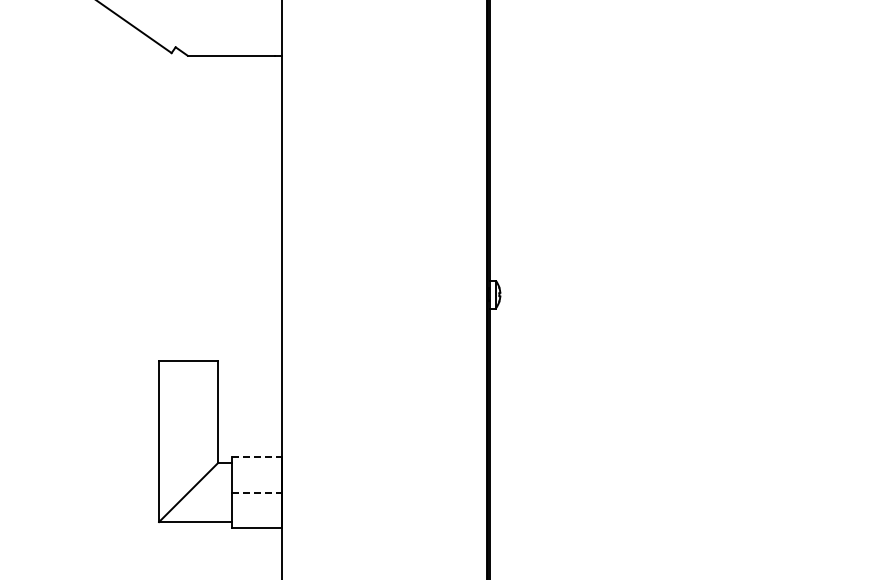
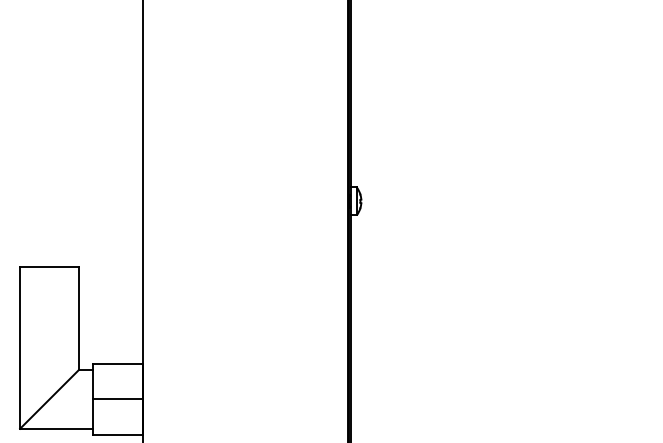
line: (257, 457) -> (118, 364), dashed -> solid
line: (257, 492) -> (118, 399), dashed -> solid

